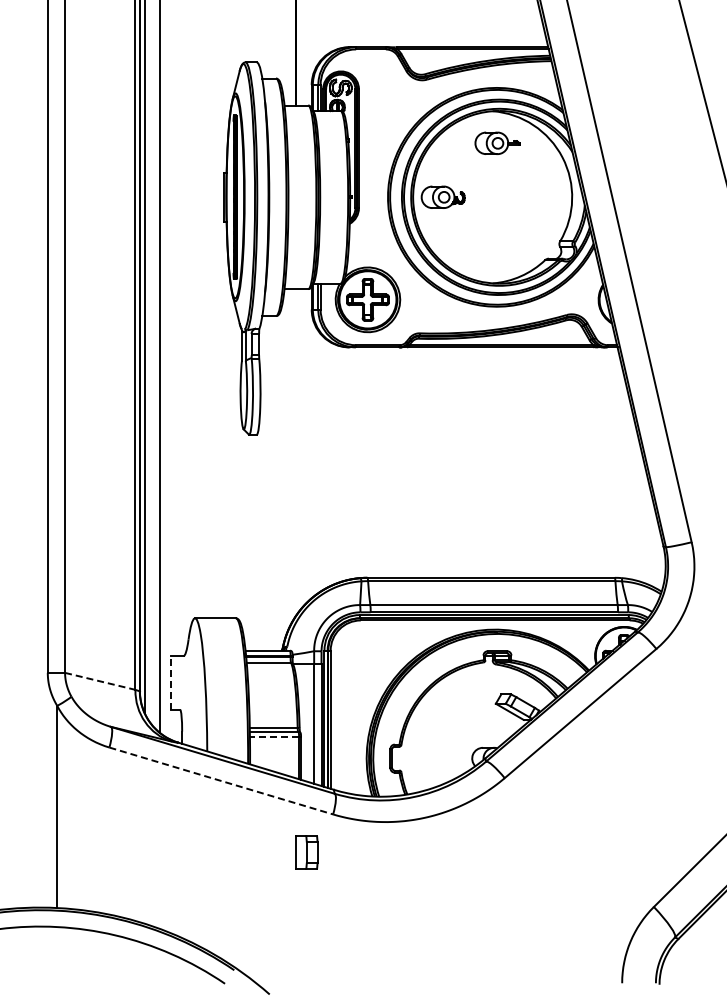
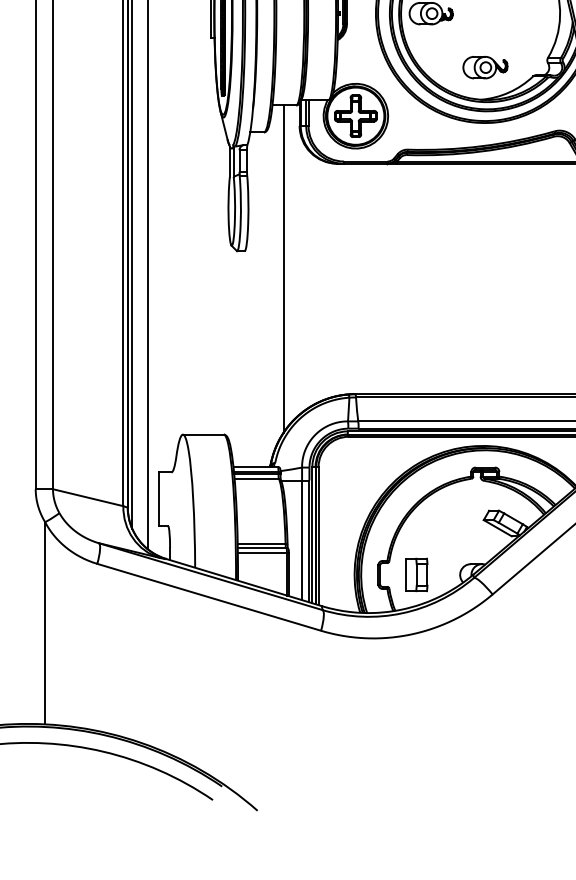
part: (497, 250) -> (485, 66), added
line: (295, 452) -> (283, 268), added
line: (100, 681) -> (88, 497), dashed -> solid
line: (171, 683) -> (159, 499), dashed -> solid
line: (274, 737) -> (262, 553), dashed -> solid
line: (221, 780) -> (209, 596), dashed -> solid
part: (306, 852) -> (416, 574), moved

